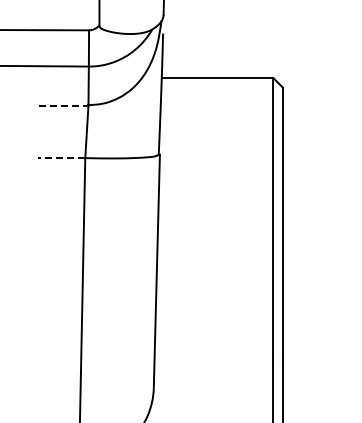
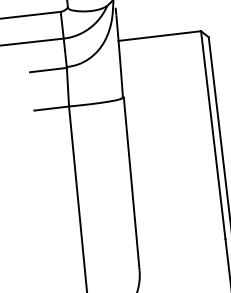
line: (63, 106) -> (48, 70), dashed -> solid
line: (61, 158) -> (51, 108), dashed -> solid

